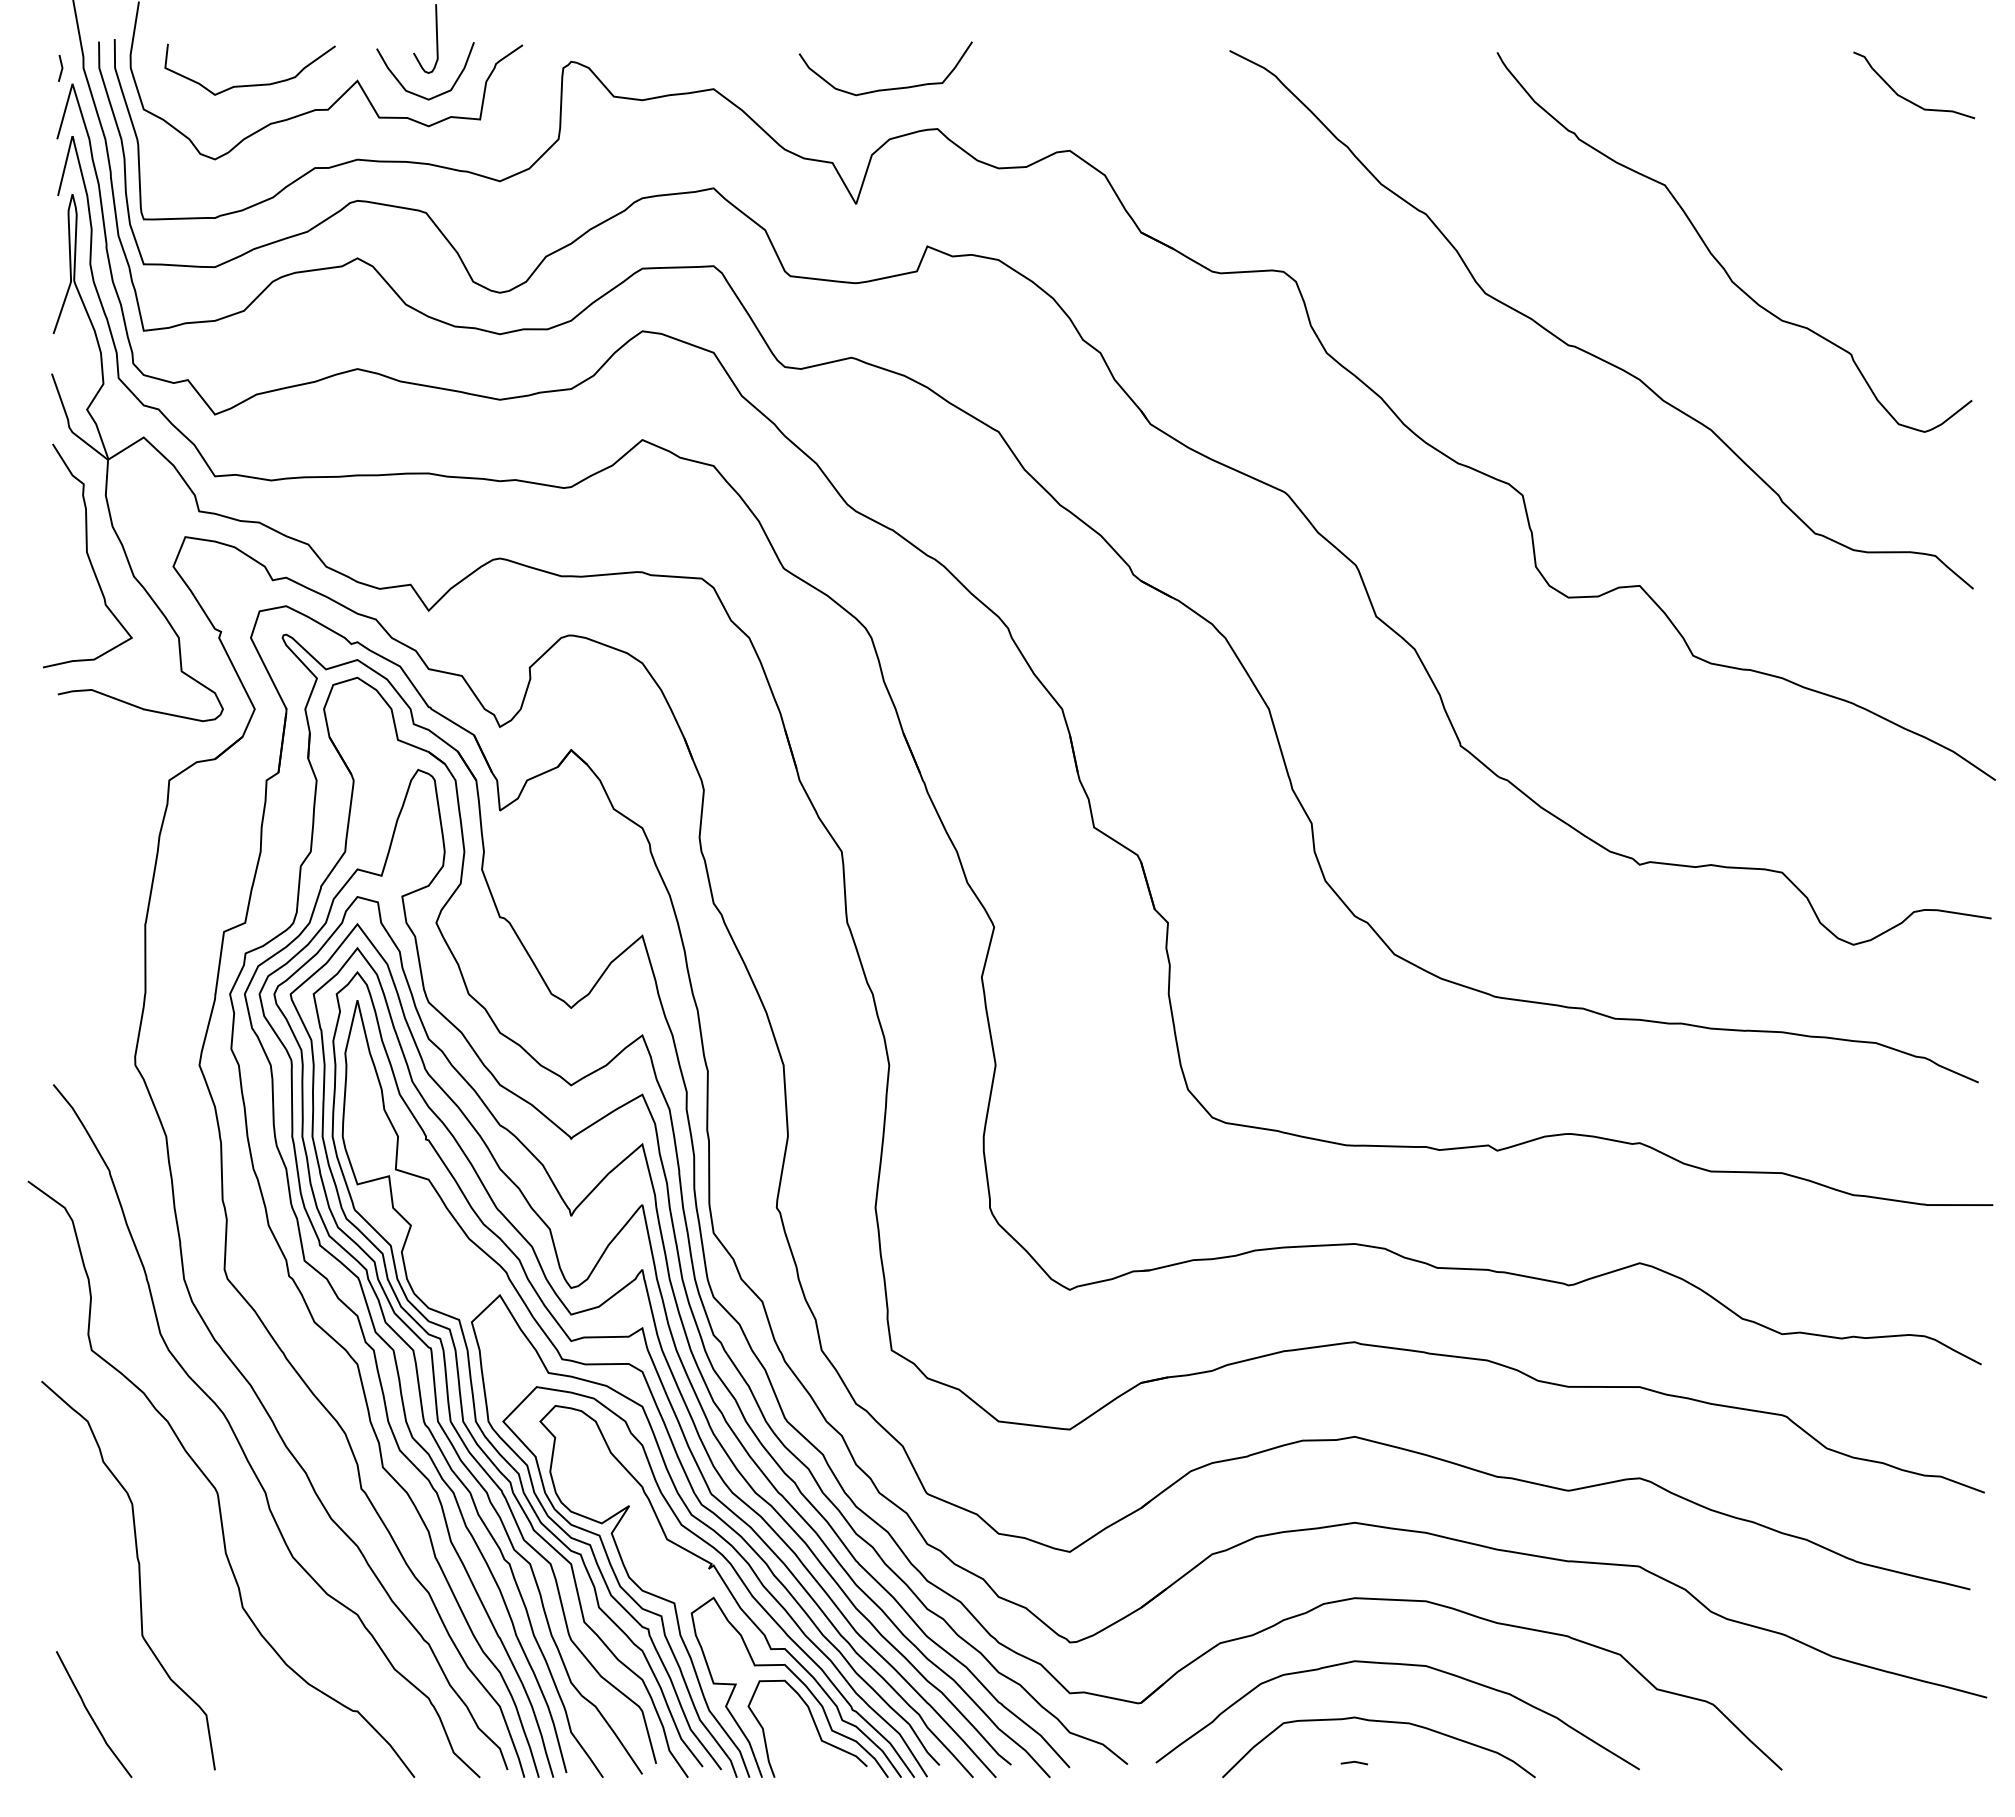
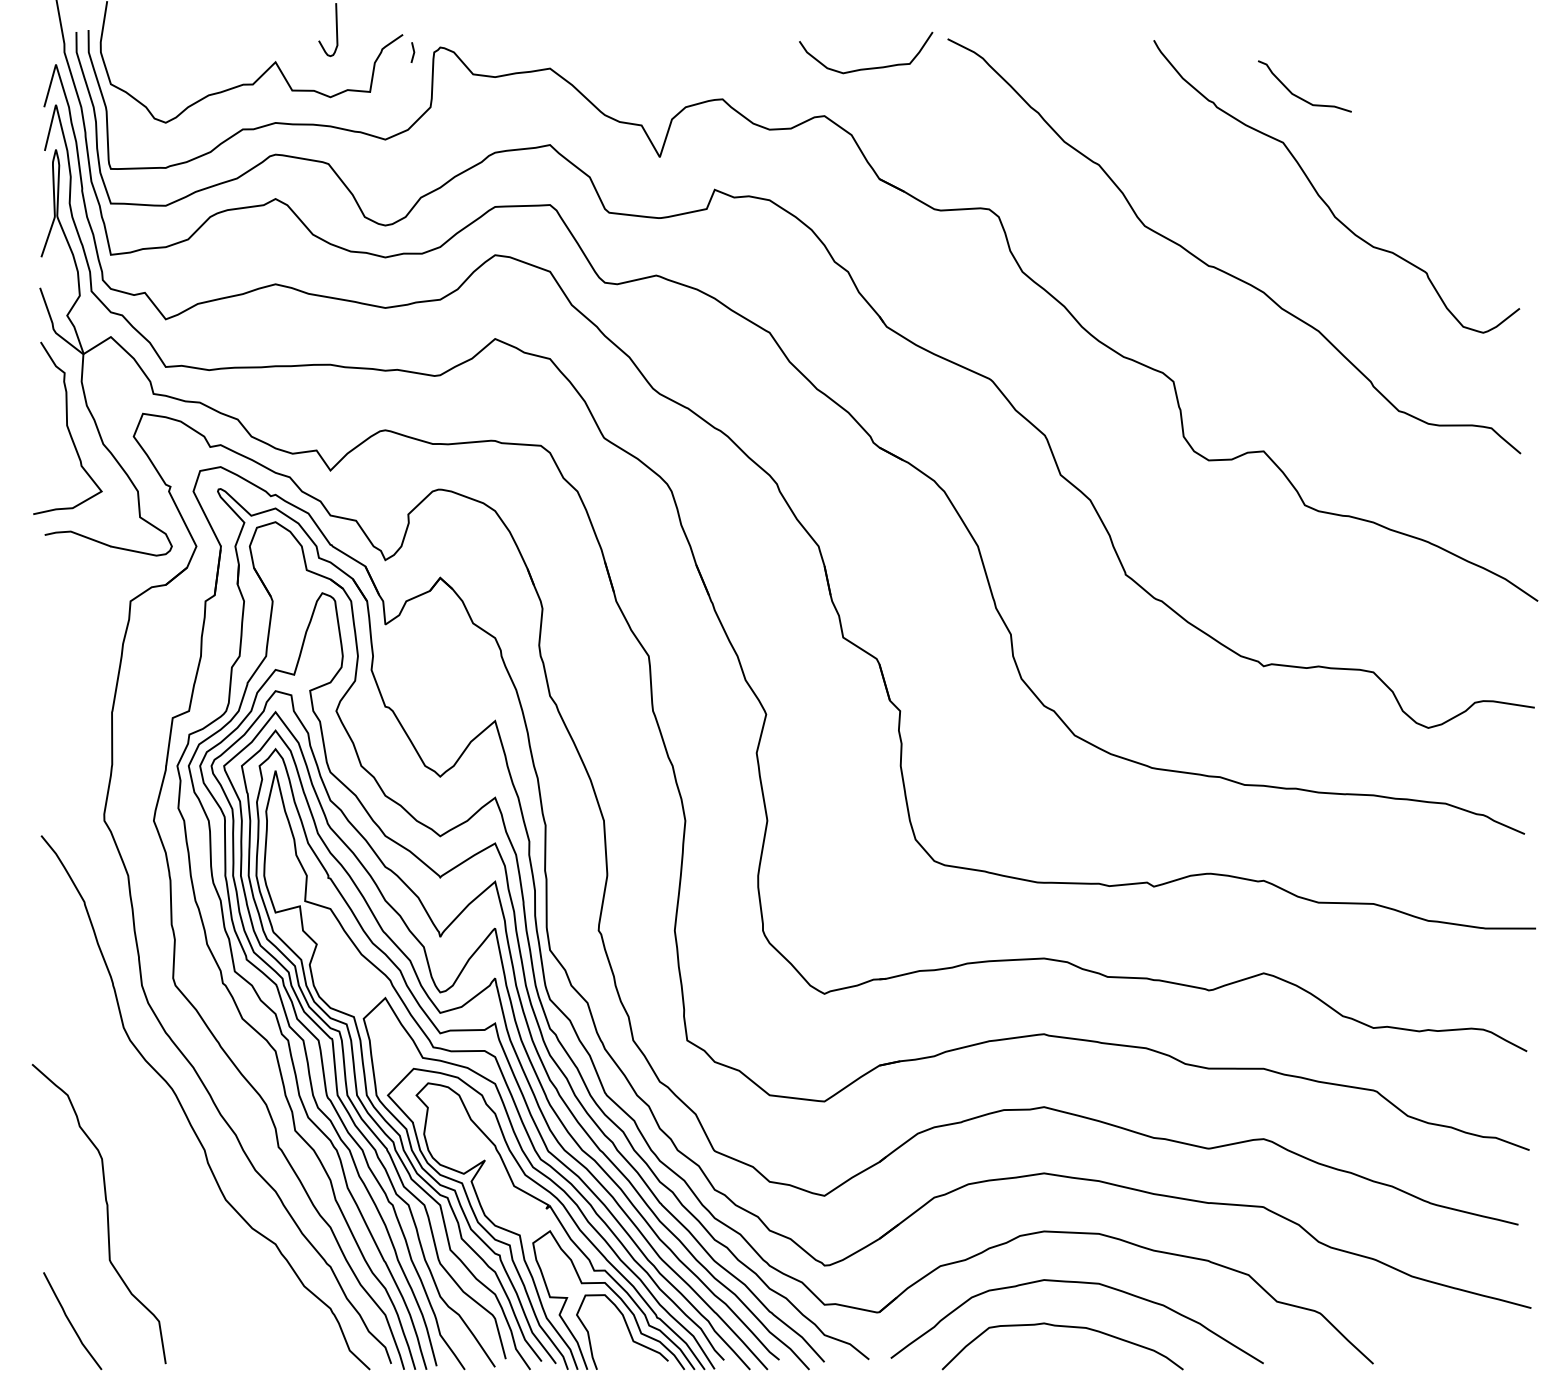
line: (61, 68) -> (413, 52), moved
curve: (249, 84) -> (192, 65), removed
curve: (886, 88) -> (866, 68), moved
curve: (416, 93) -> (321, 71), removed
curve: (1908, 99) -> (1300, 97), moved
curve: (213, 1484) -> (164, 1143), removed
line: (1353, 1762) -> (1043, 1358), removed

